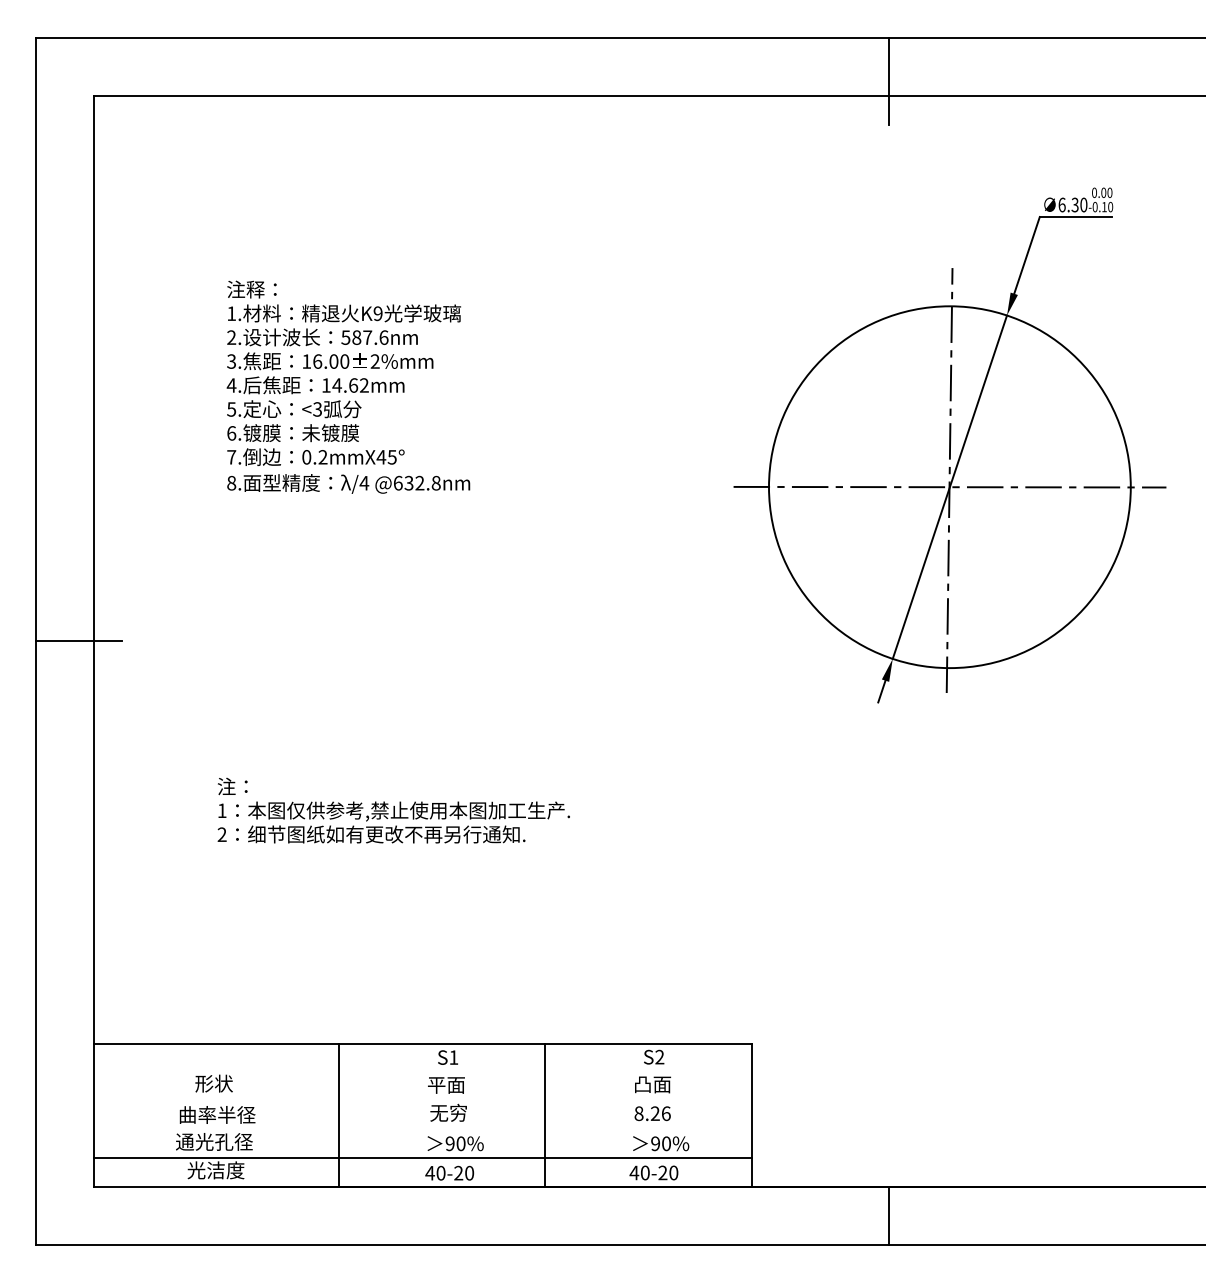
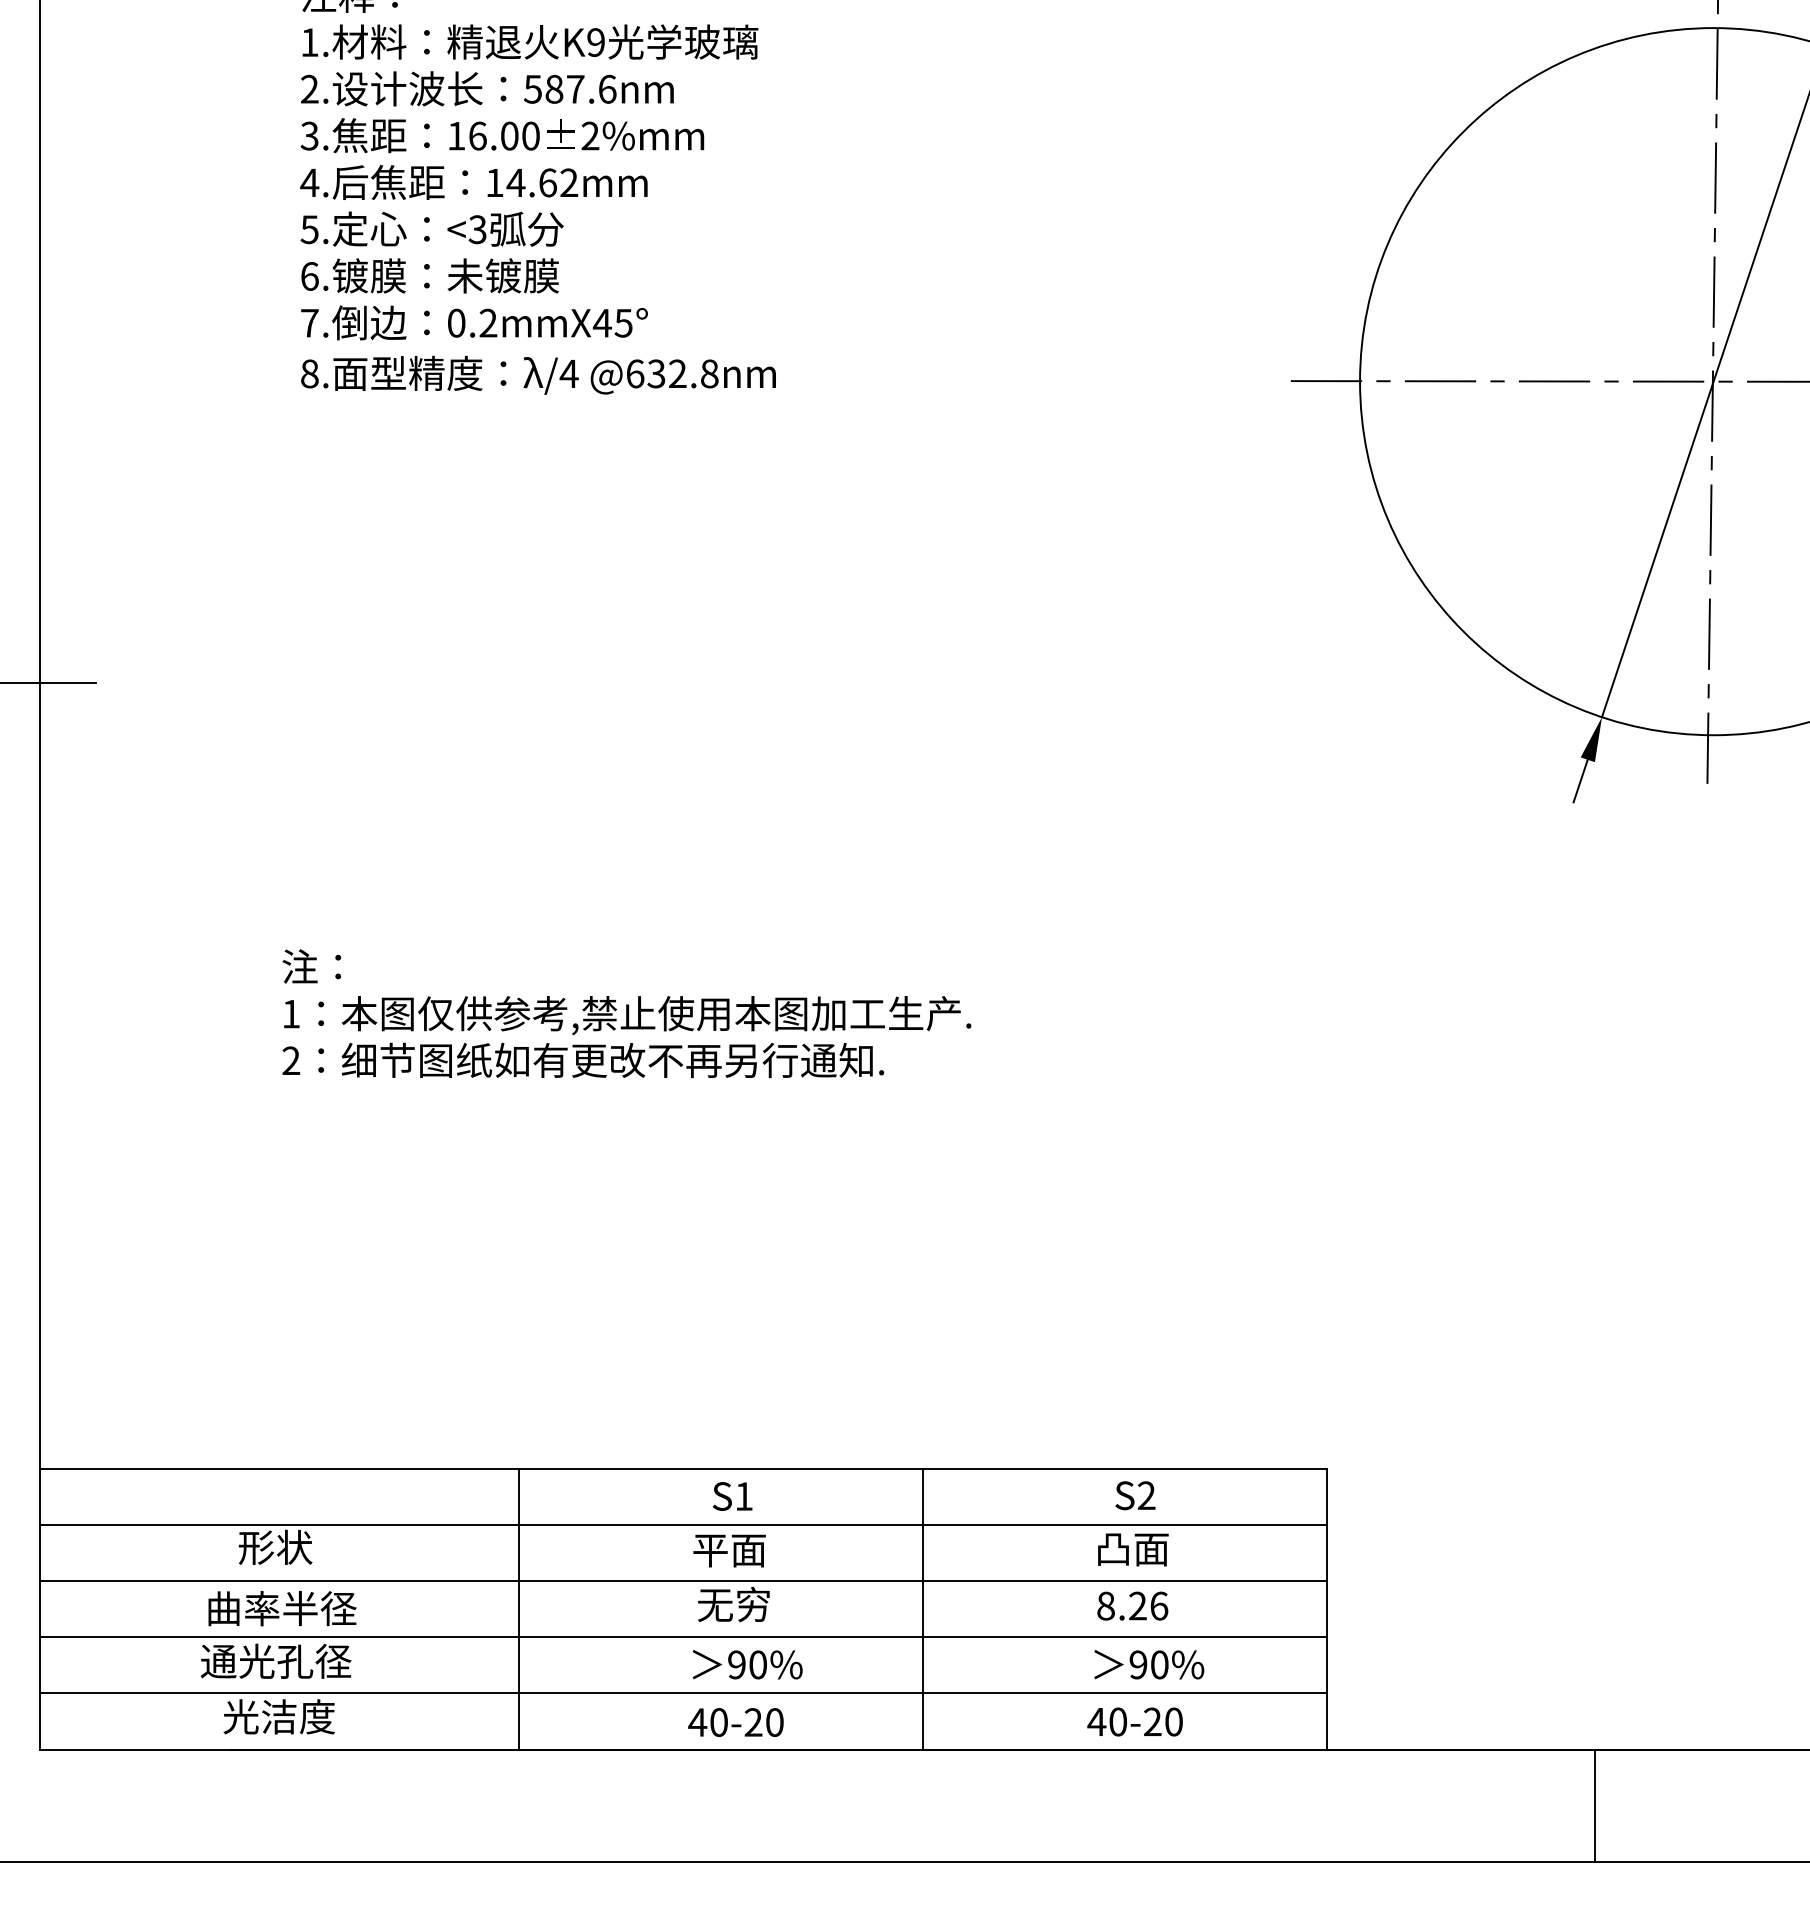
line: (422, 1072) -> (682, 1525), added
line: (422, 1100) -> (682, 1580), added
line: (422, 1129) -> (682, 1636), added

